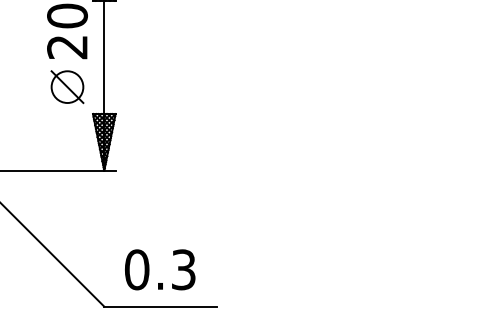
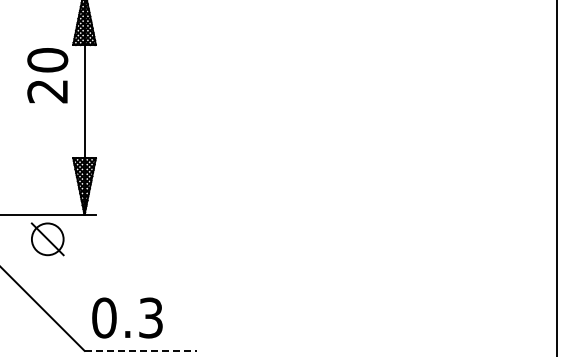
part: (67, 87) -> (47, 239), moved
text: (160, 269) -> (127, 317), moved
line: (161, 306) -> (141, 350), solid -> dashed

